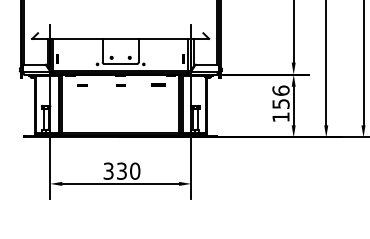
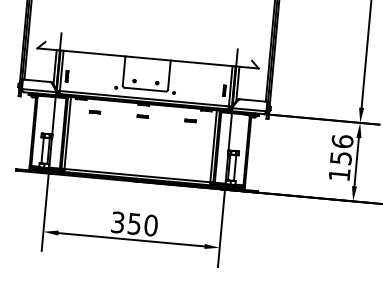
part: (158, 85) -> (190, 121), size x0.62
text: (121, 170) -> (134, 223), 330 -> 350

